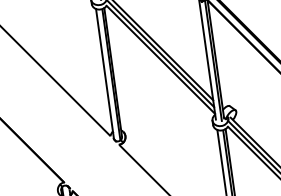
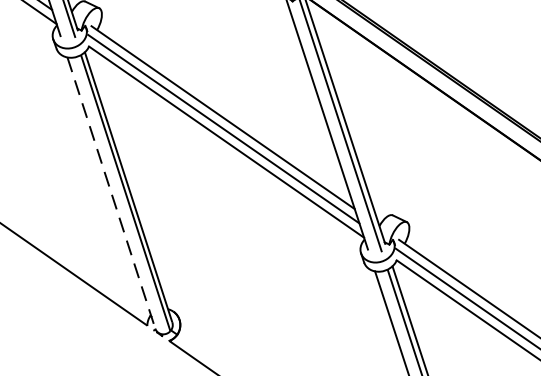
line: (105, 74) -> (112, 194), solid -> dashed

